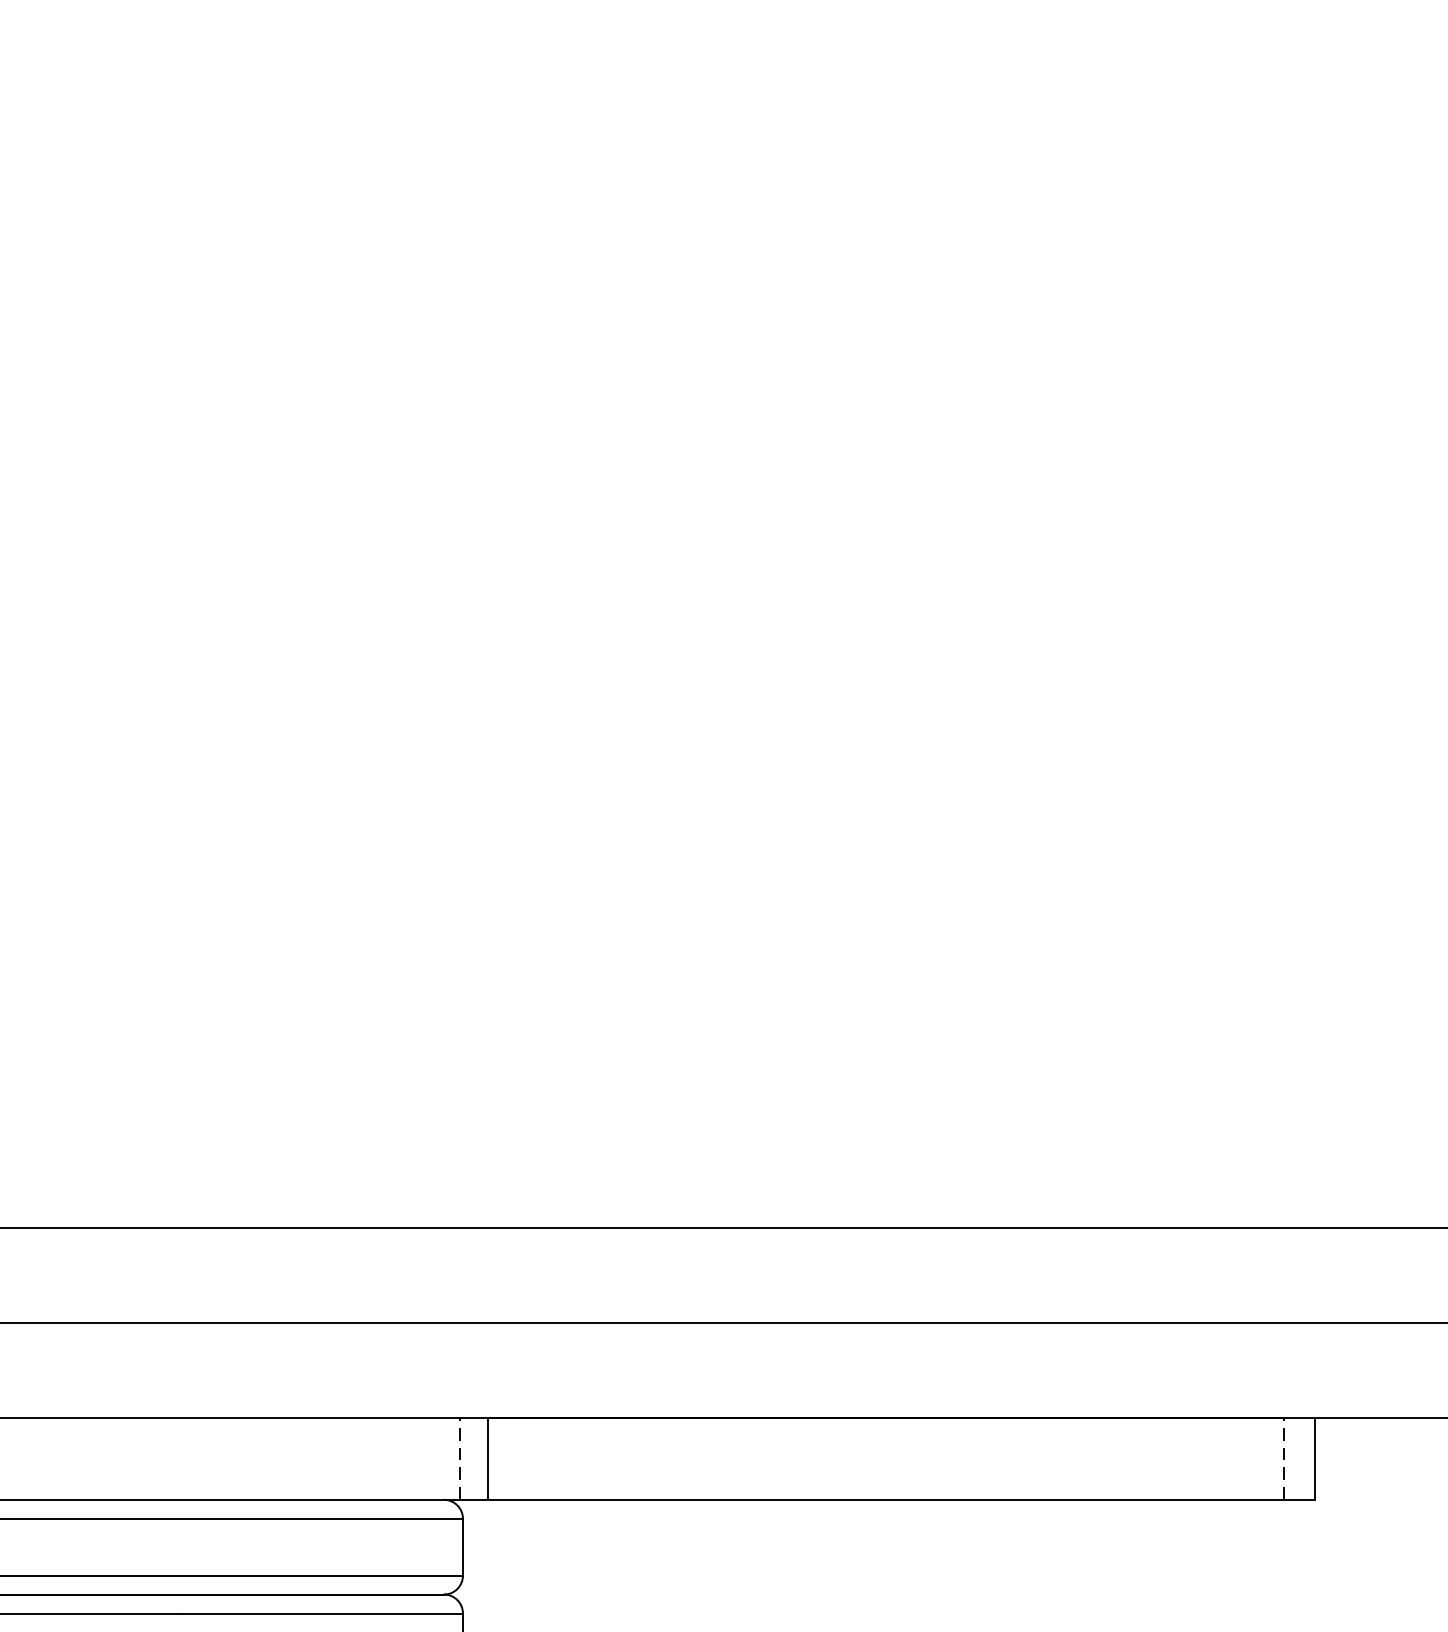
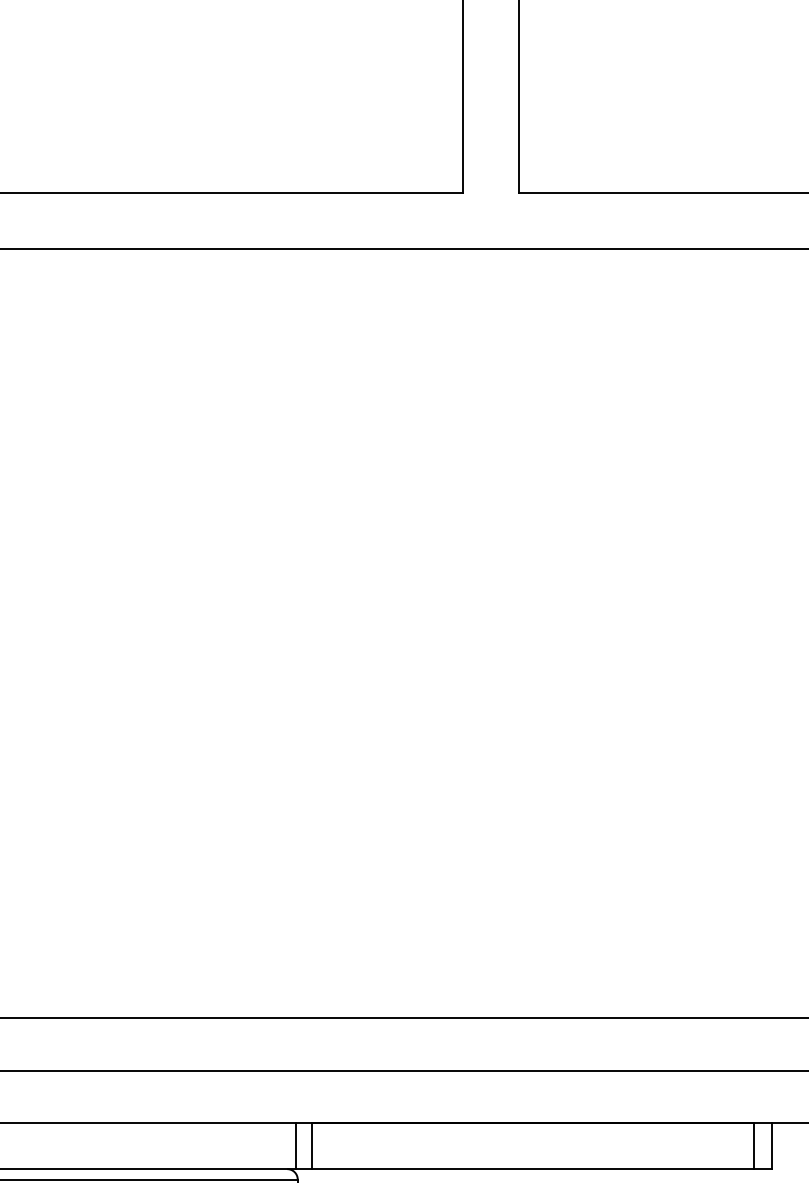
line: (460, 1459) -> (296, 1146), dashed -> solid
line: (1284, 1459) -> (754, 1146), dashed -> solid

